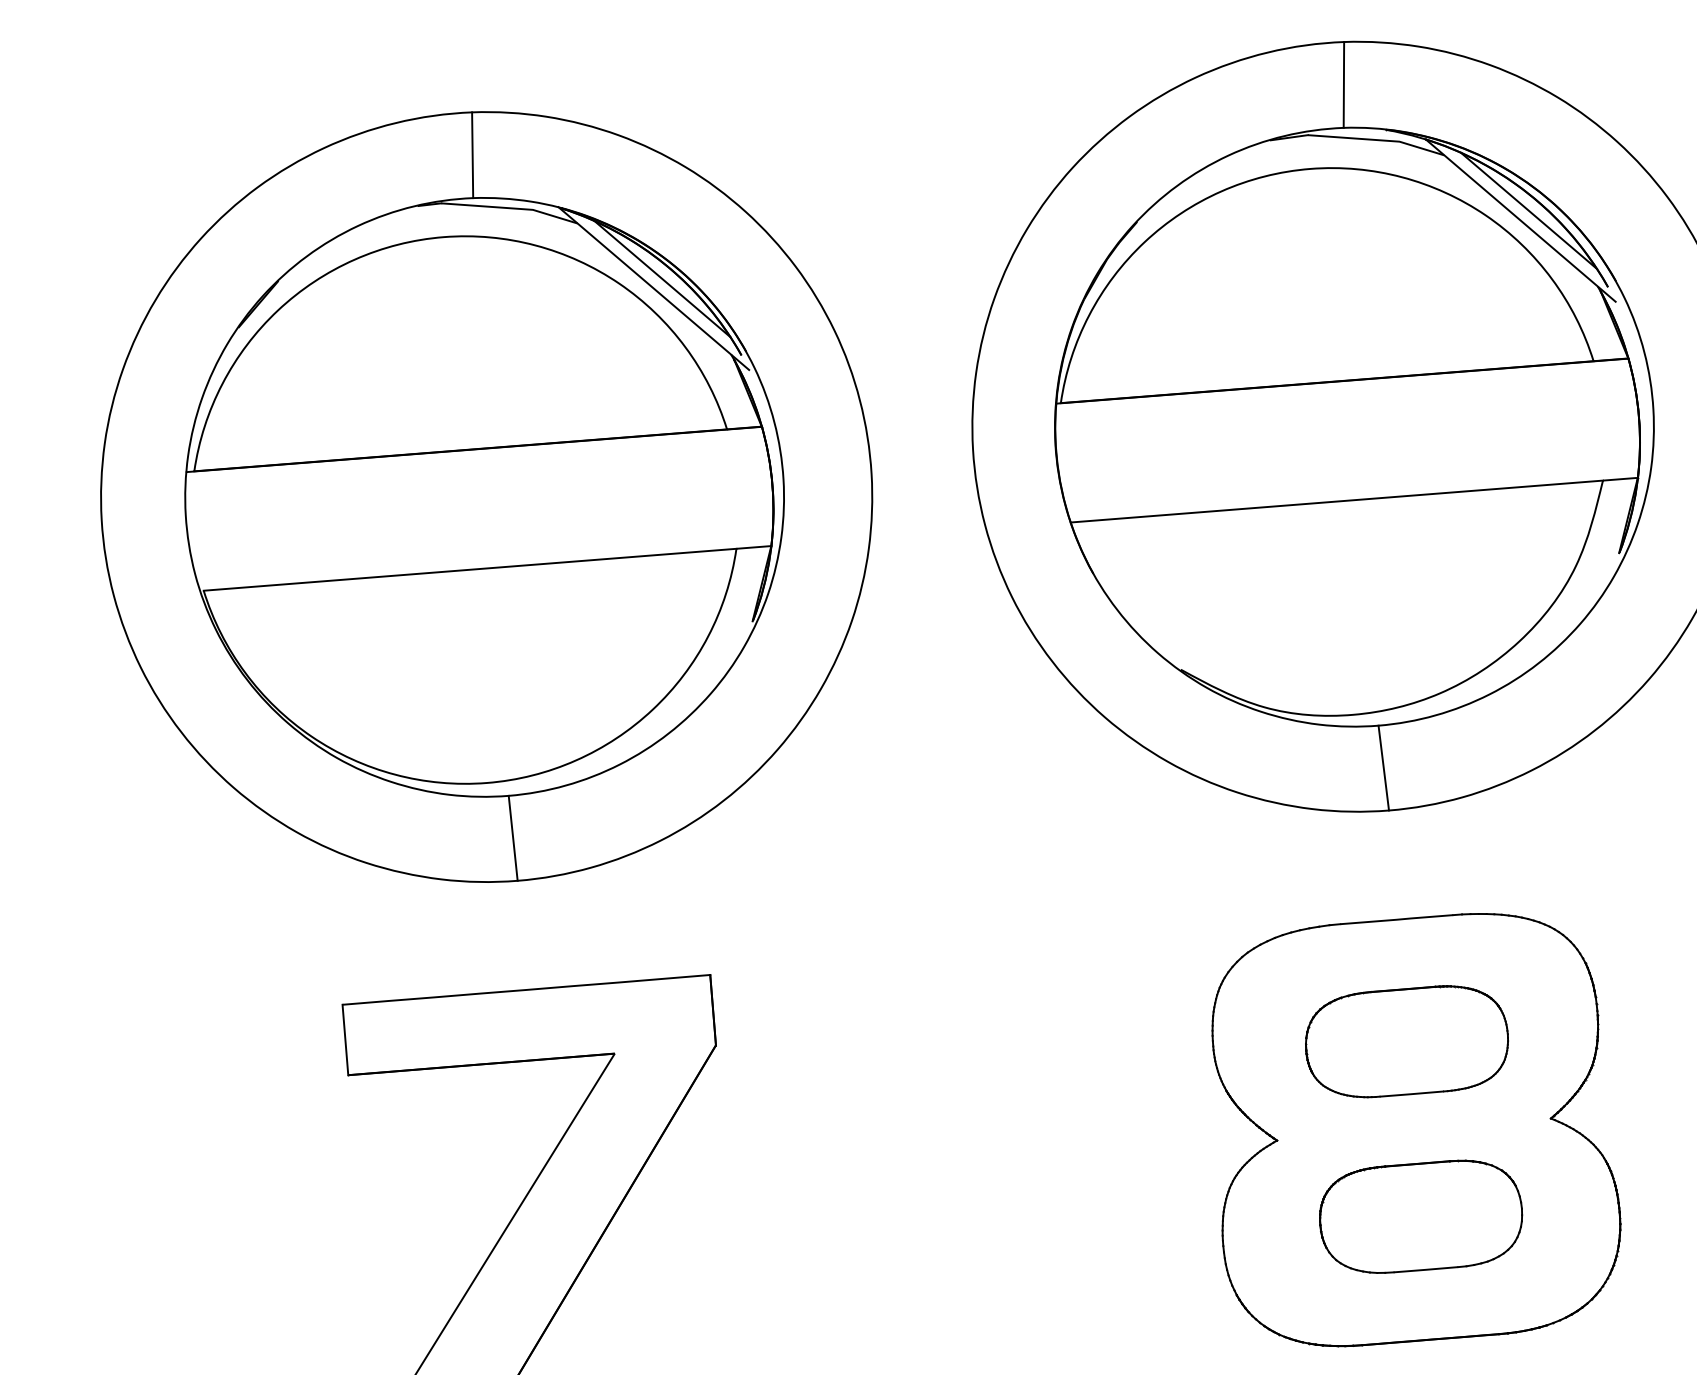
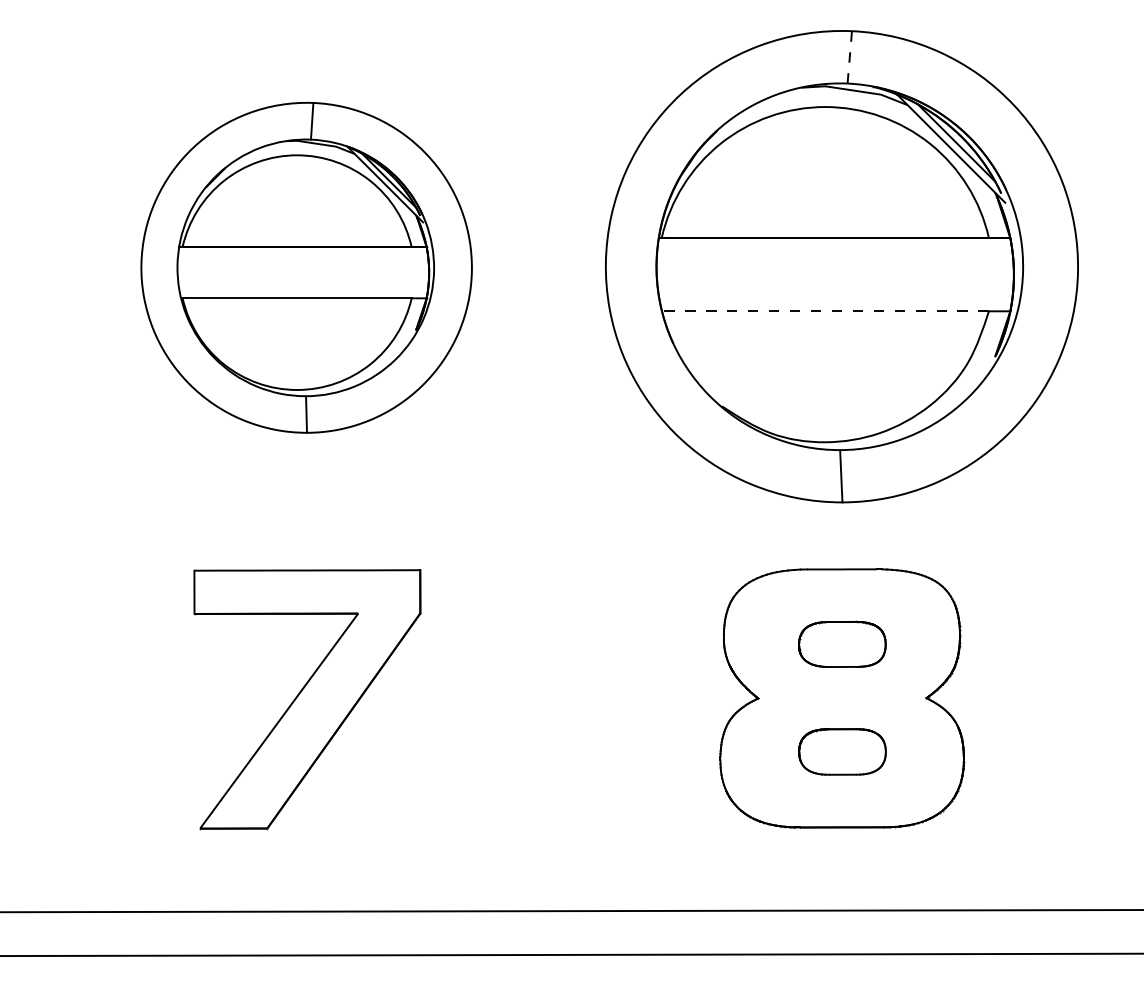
line: (1343, 83) -> (849, 56), solid -> dashed
part: (486, 496) -> (306, 267), size x0.7
line: (1335, 501) -> (824, 311), solid -> dashed
part: (1407, 1041) -> (842, 644), size x0.7
part: (1420, 1216) -> (842, 751), size x0.7

